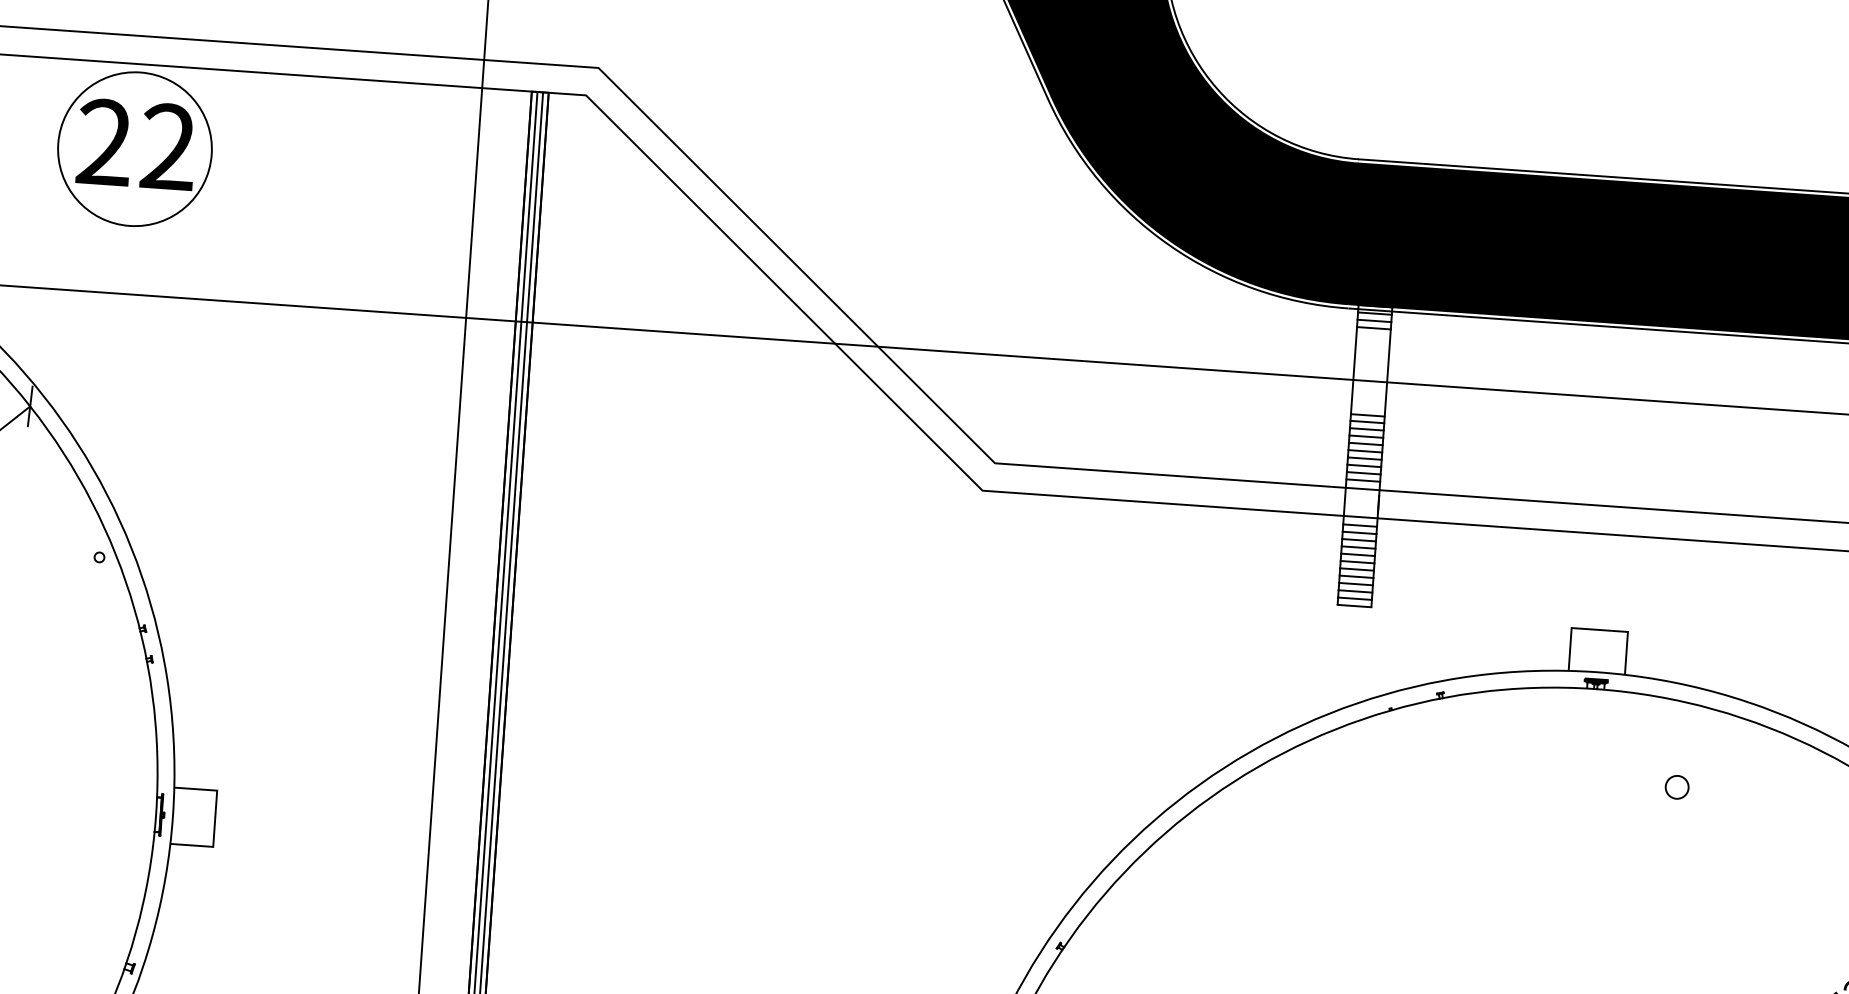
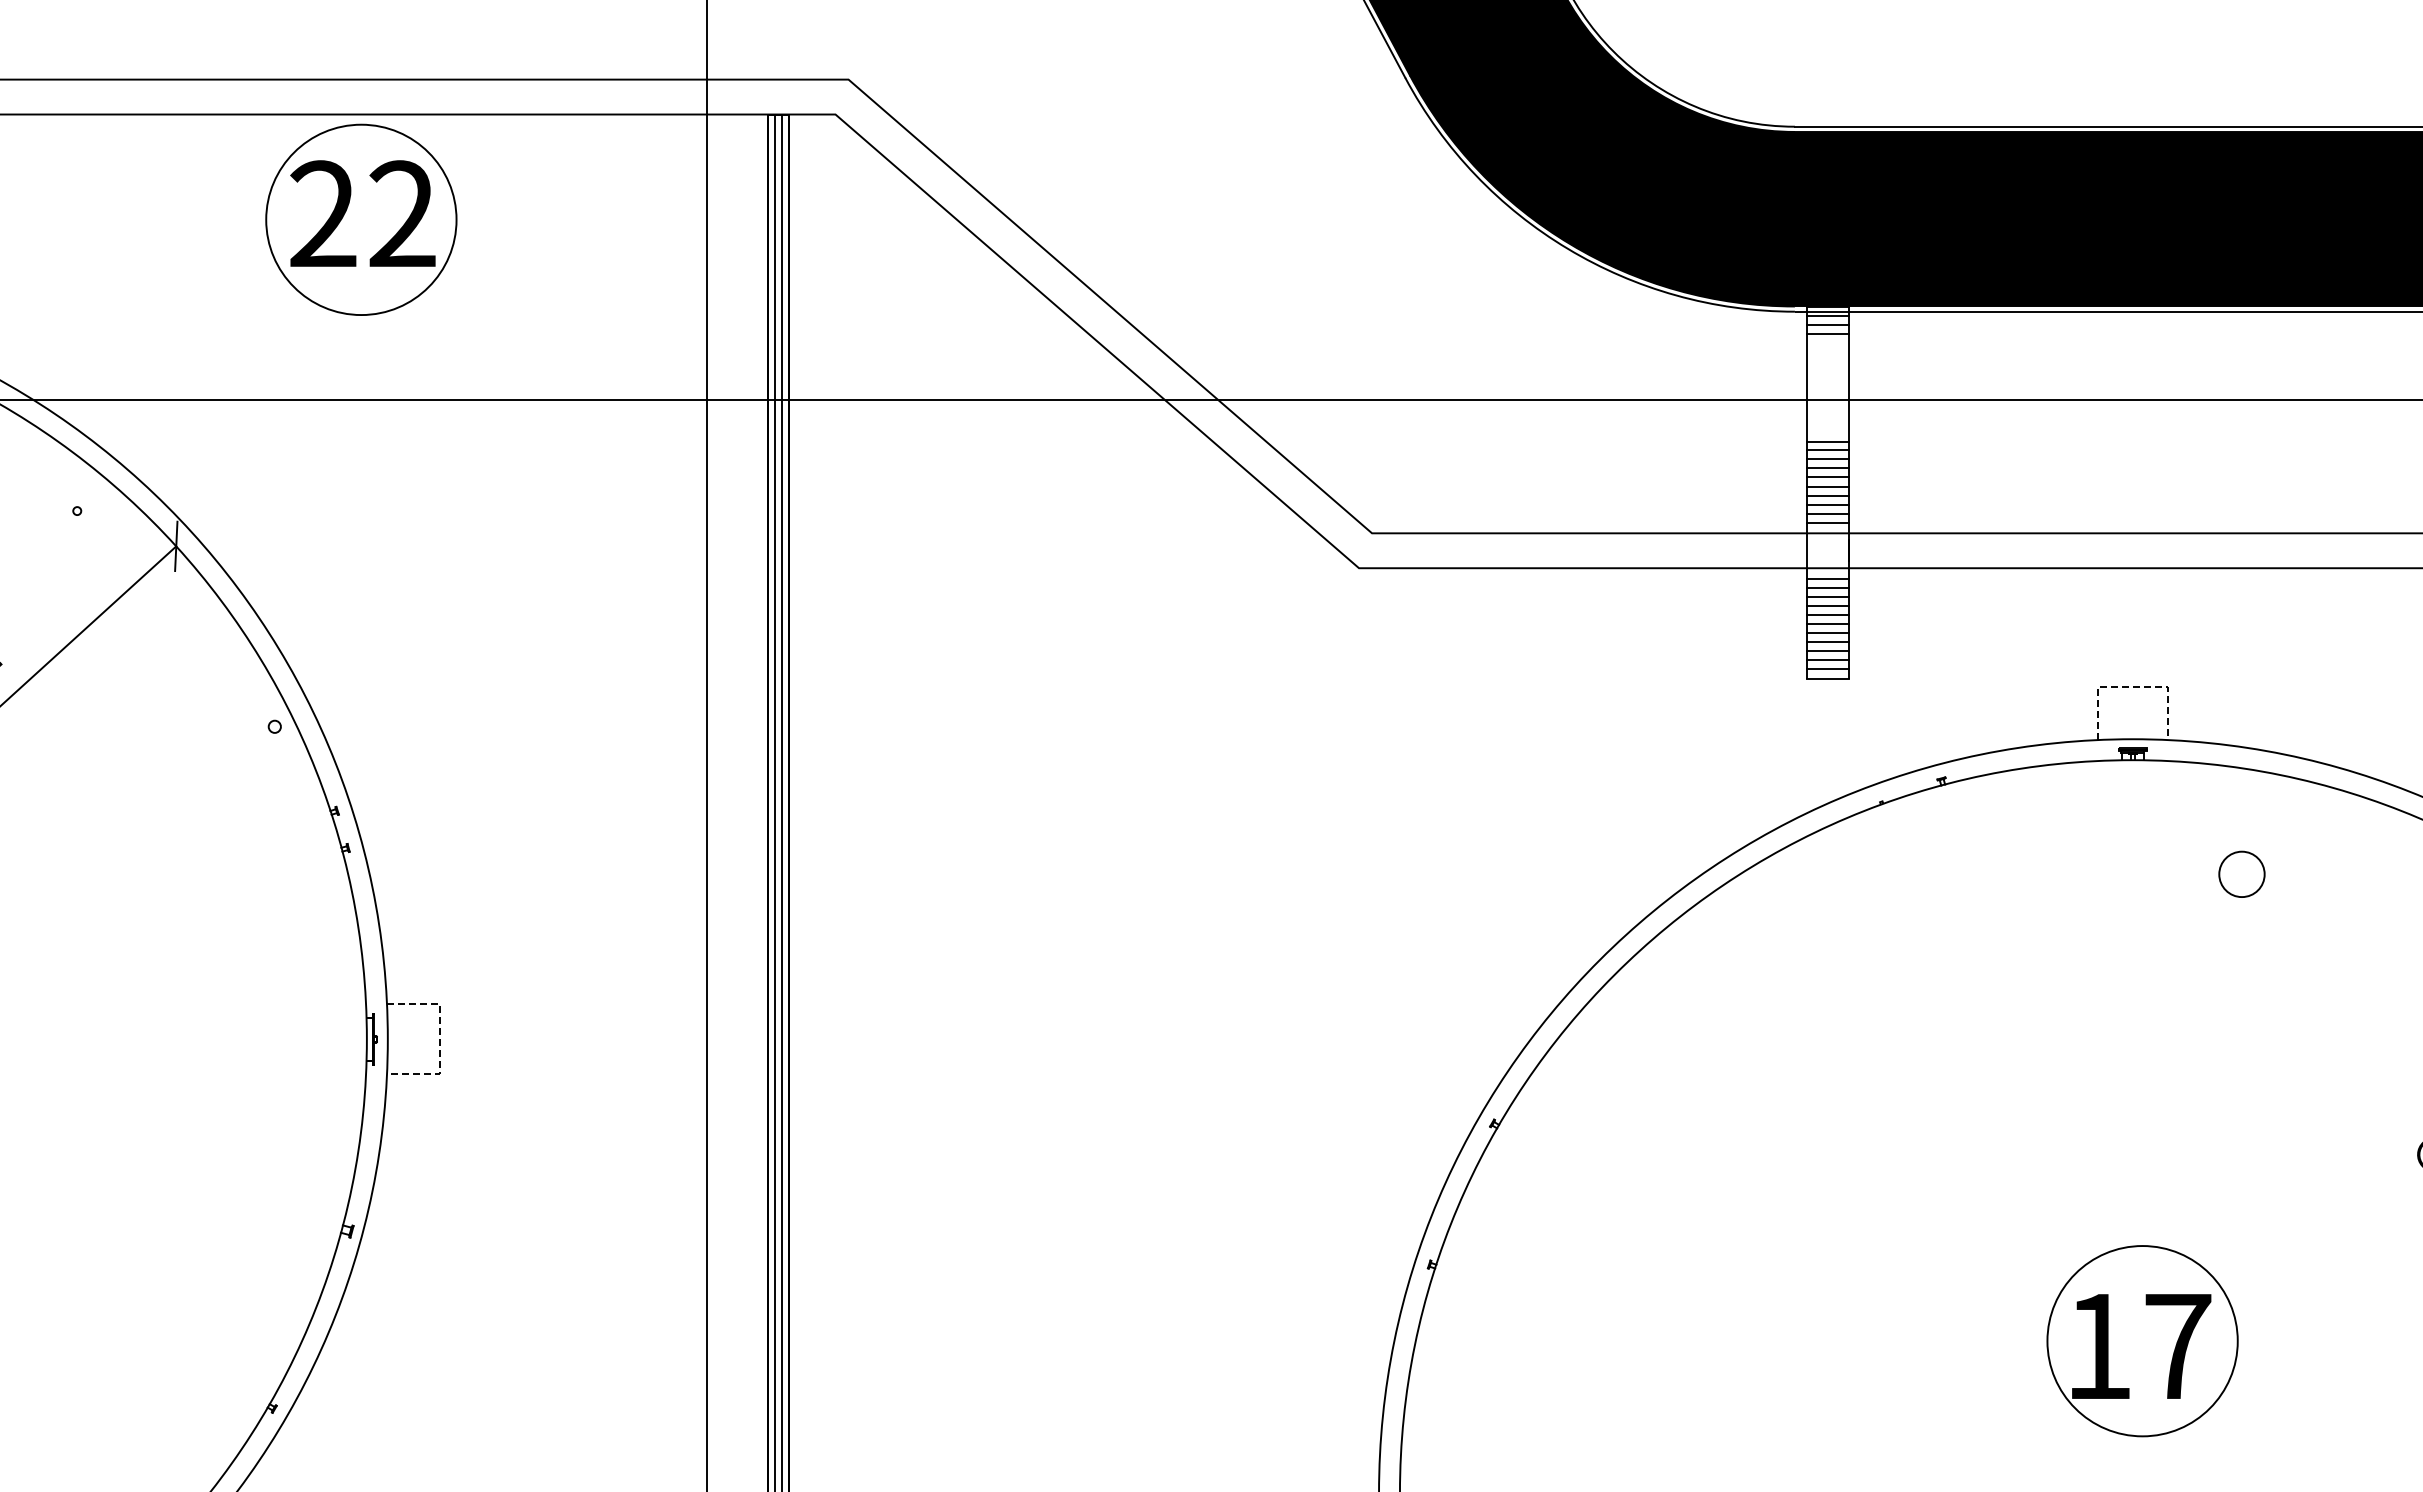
part: (135, 148) -> (361, 219), moved
line: (1599, 629) -> (2132, 686), solid -> dashed
circle: (1676, 787) -> (2241, 874), size x1.6
line: (215, 818) -> (440, 1039), solid -> dashed

